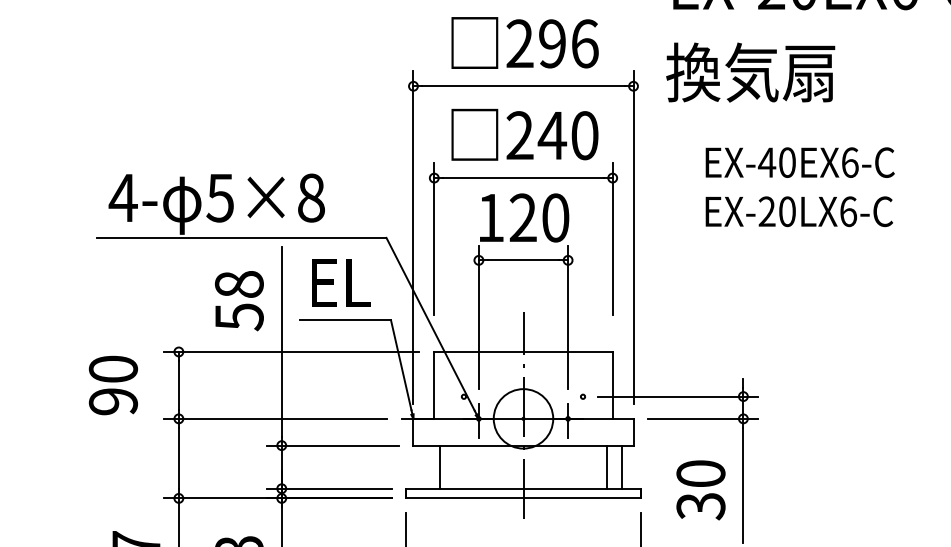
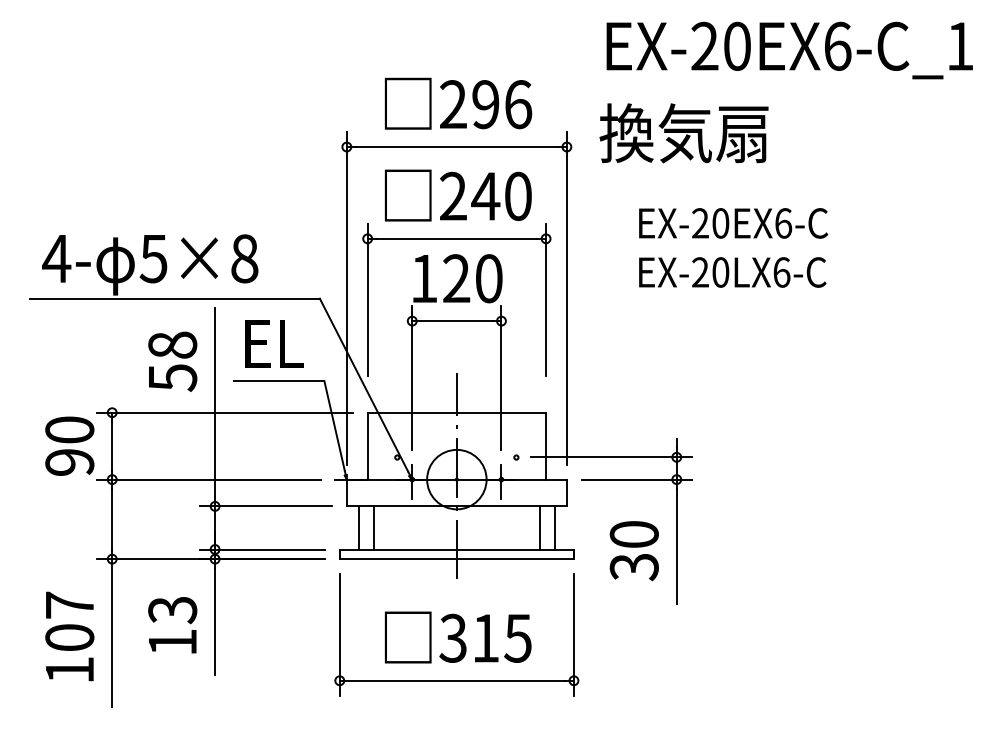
text: (767, 162) -> (700, 223), EX-40EX6-C -> EX-20EX6-C
text: (113, 384) -> (69, 445), moved
line: (425, 466) -> (358, 527), added

